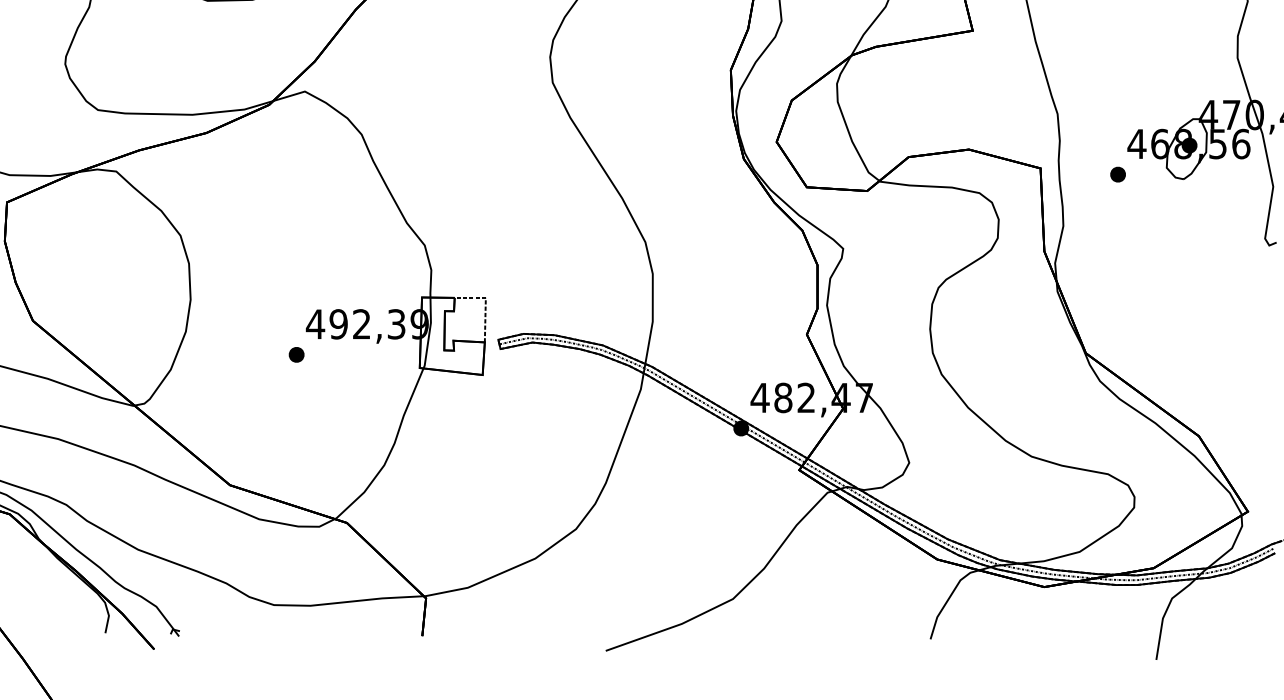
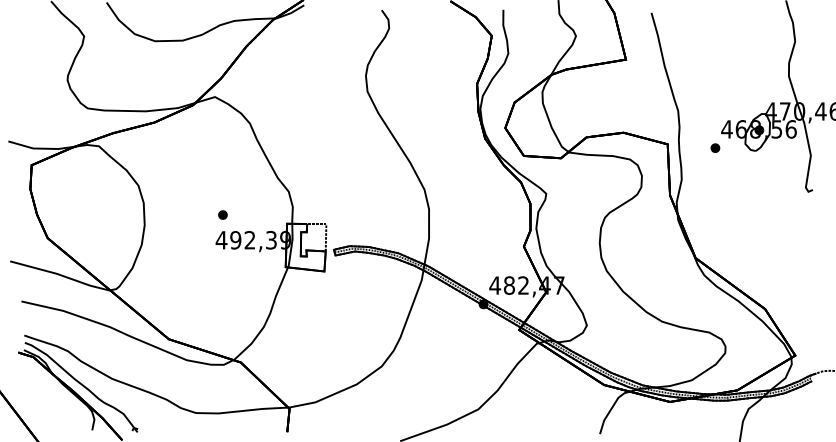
part: (295, 353) -> (222, 214), moved

